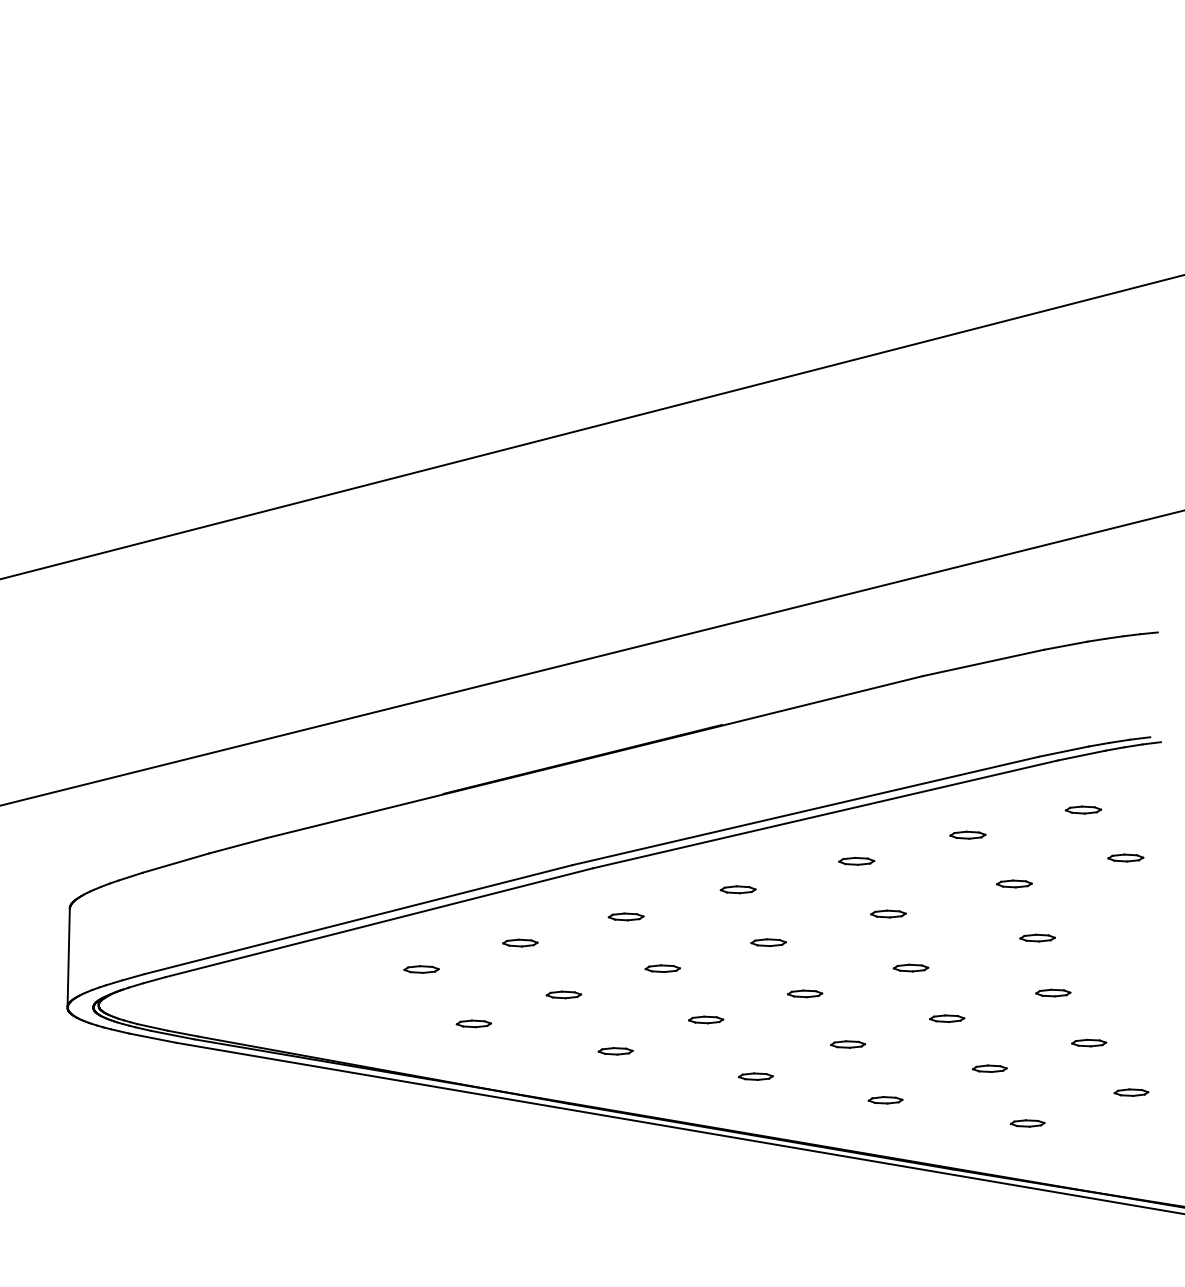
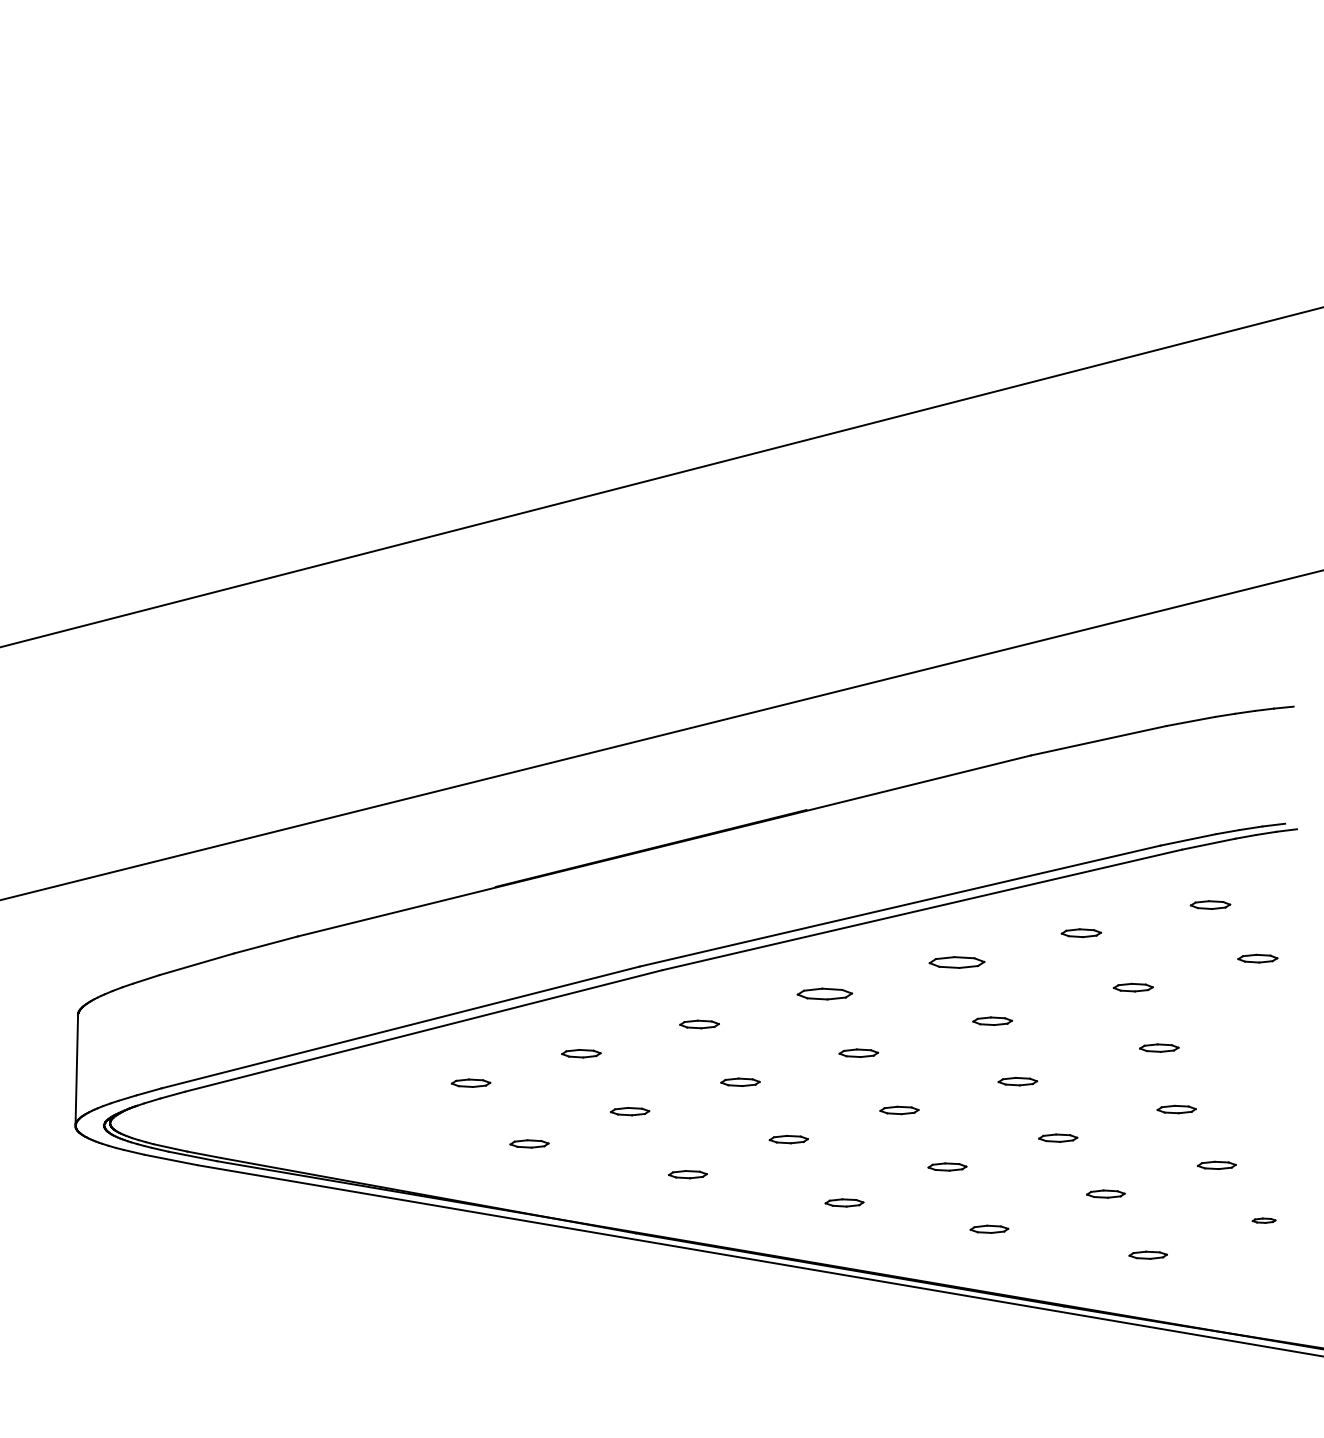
part: (856, 860) -> (956, 961), size x1.4
part: (737, 889) -> (823, 993), size x1.4
part: (1131, 1092) -> (1264, 1220), size x0.6

